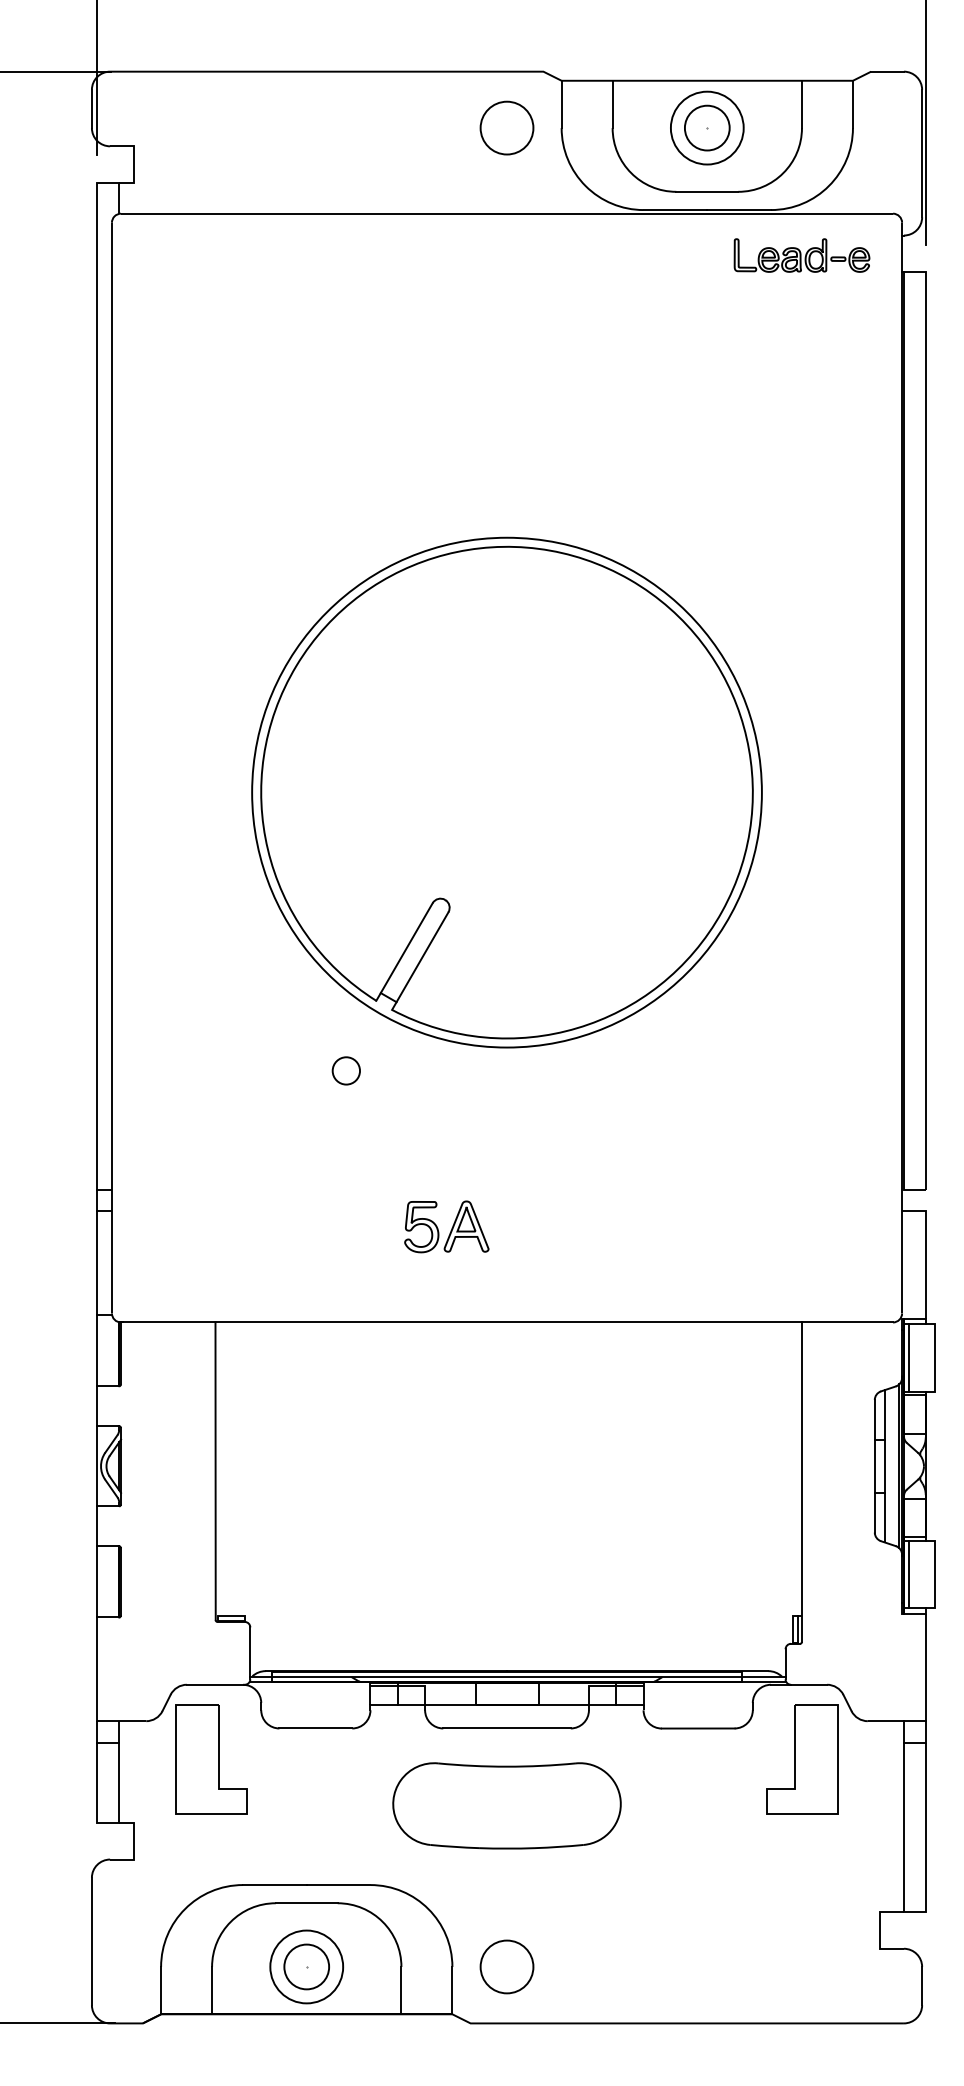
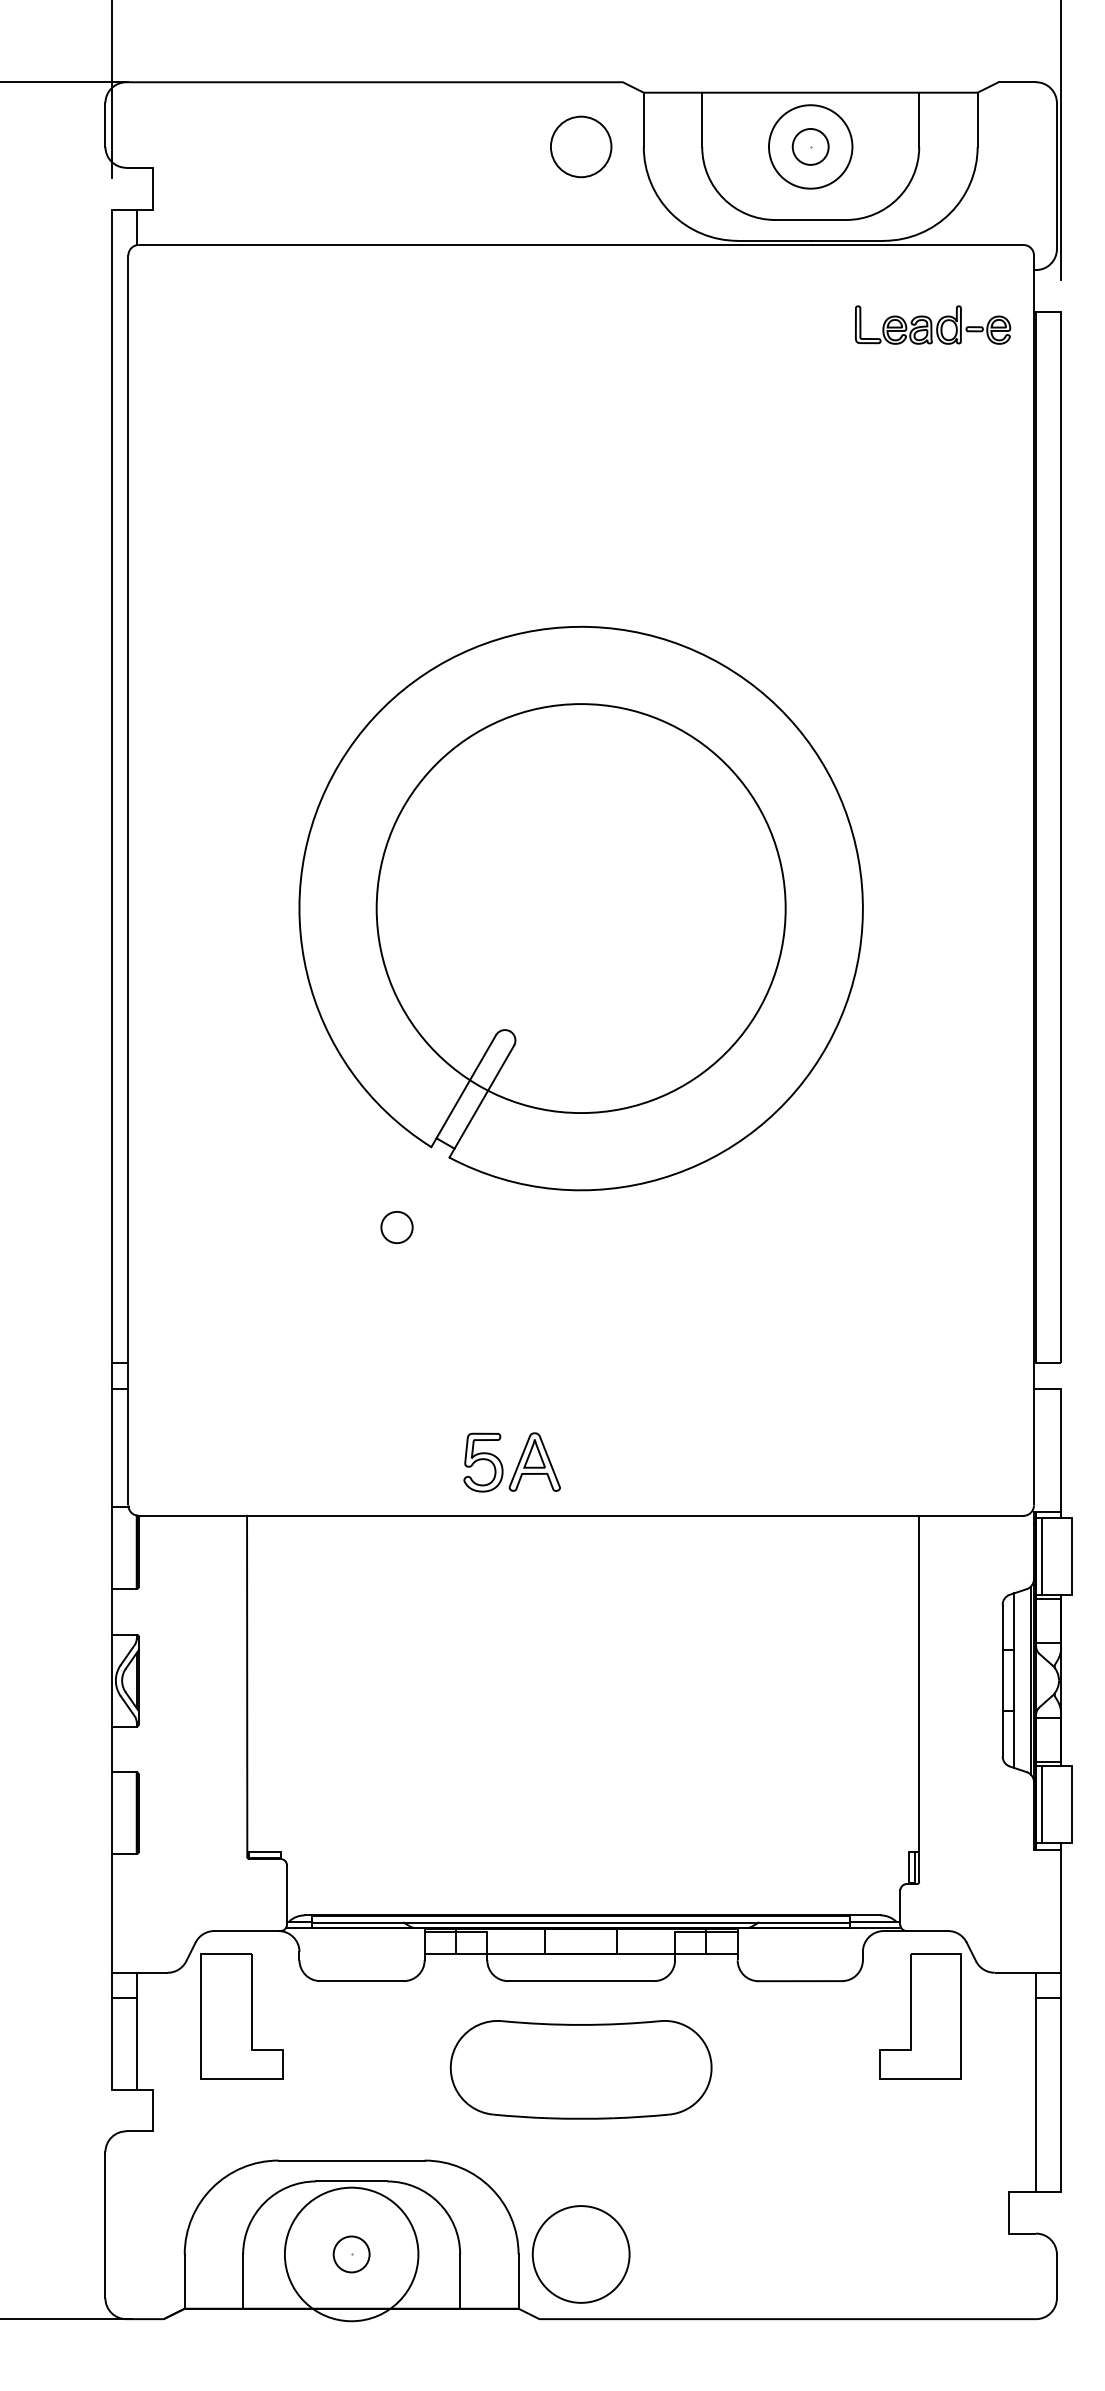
circle: (706, 127) -> (809, 146), size x0.7
part: (801, 255) -> (932, 325), moved
circle: (506, 792) -> (580, 908), size x0.7
part: (446, 1226) -> (511, 1461), moved
circle: (306, 1966) -> (351, 2253), size x0.7
circle: (306, 1966) -> (351, 2253), size x1.6
circle: (506, 1966) -> (580, 2253), size x1.6

